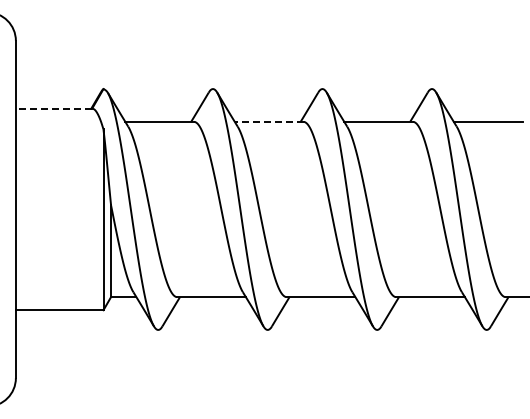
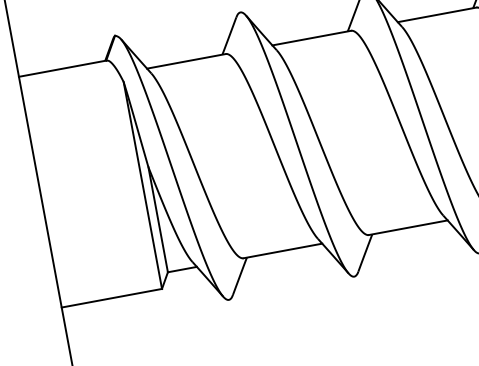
line: (53, 108) -> (61, 68), dashed -> solid
line: (268, 121) -> (310, 37), dashed -> solid

